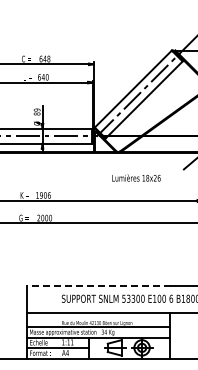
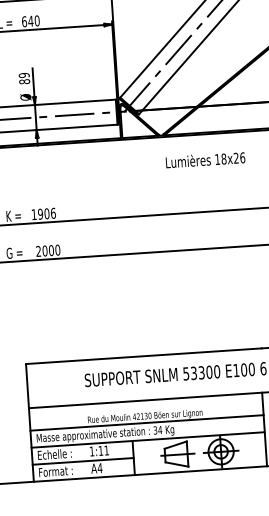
text: (136, 177) -> (205, 159), moved
line: (98, 286) -> (143, 356), dashed -> solid

